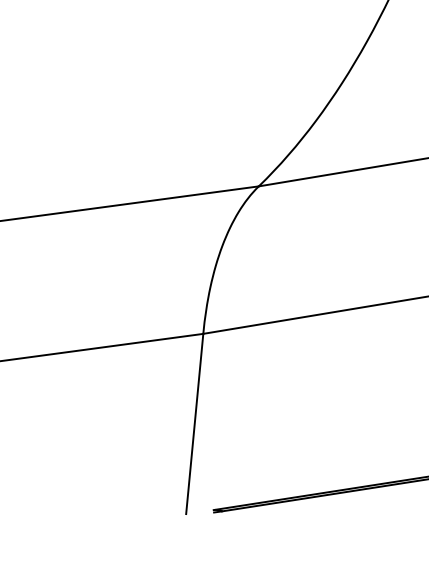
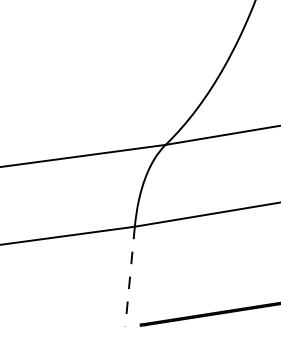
line: (195, 425) -> (130, 277), solid -> dashed

